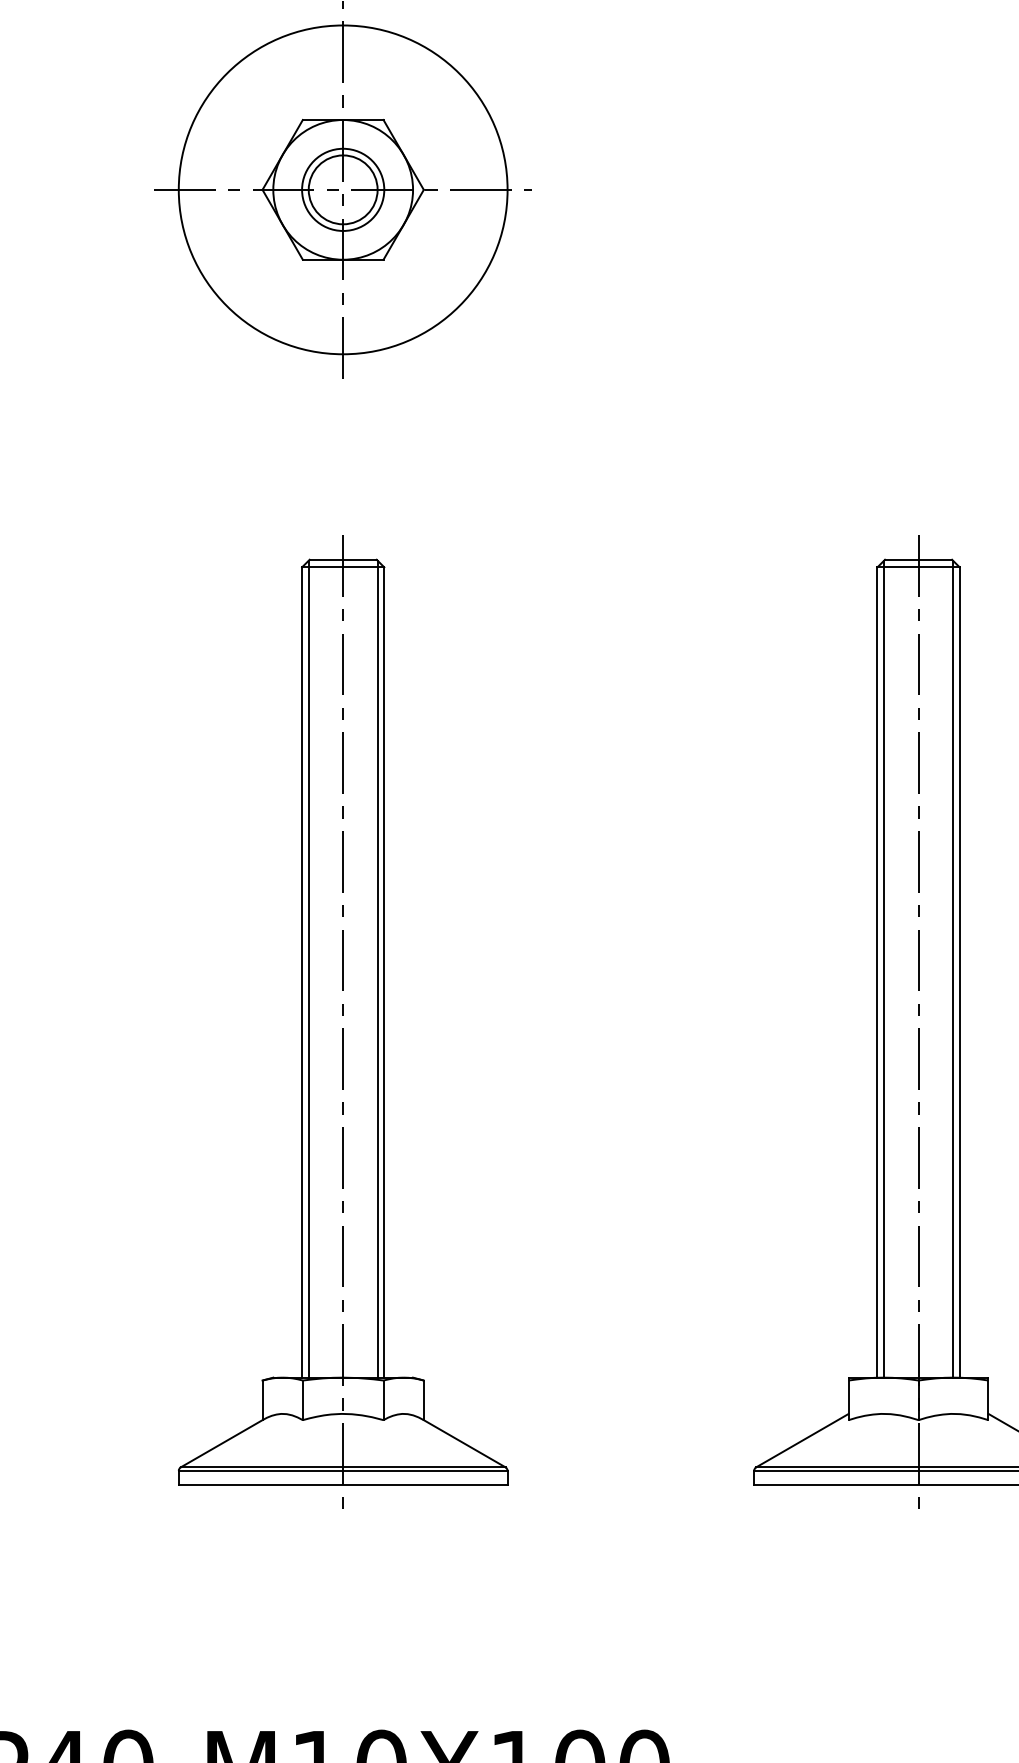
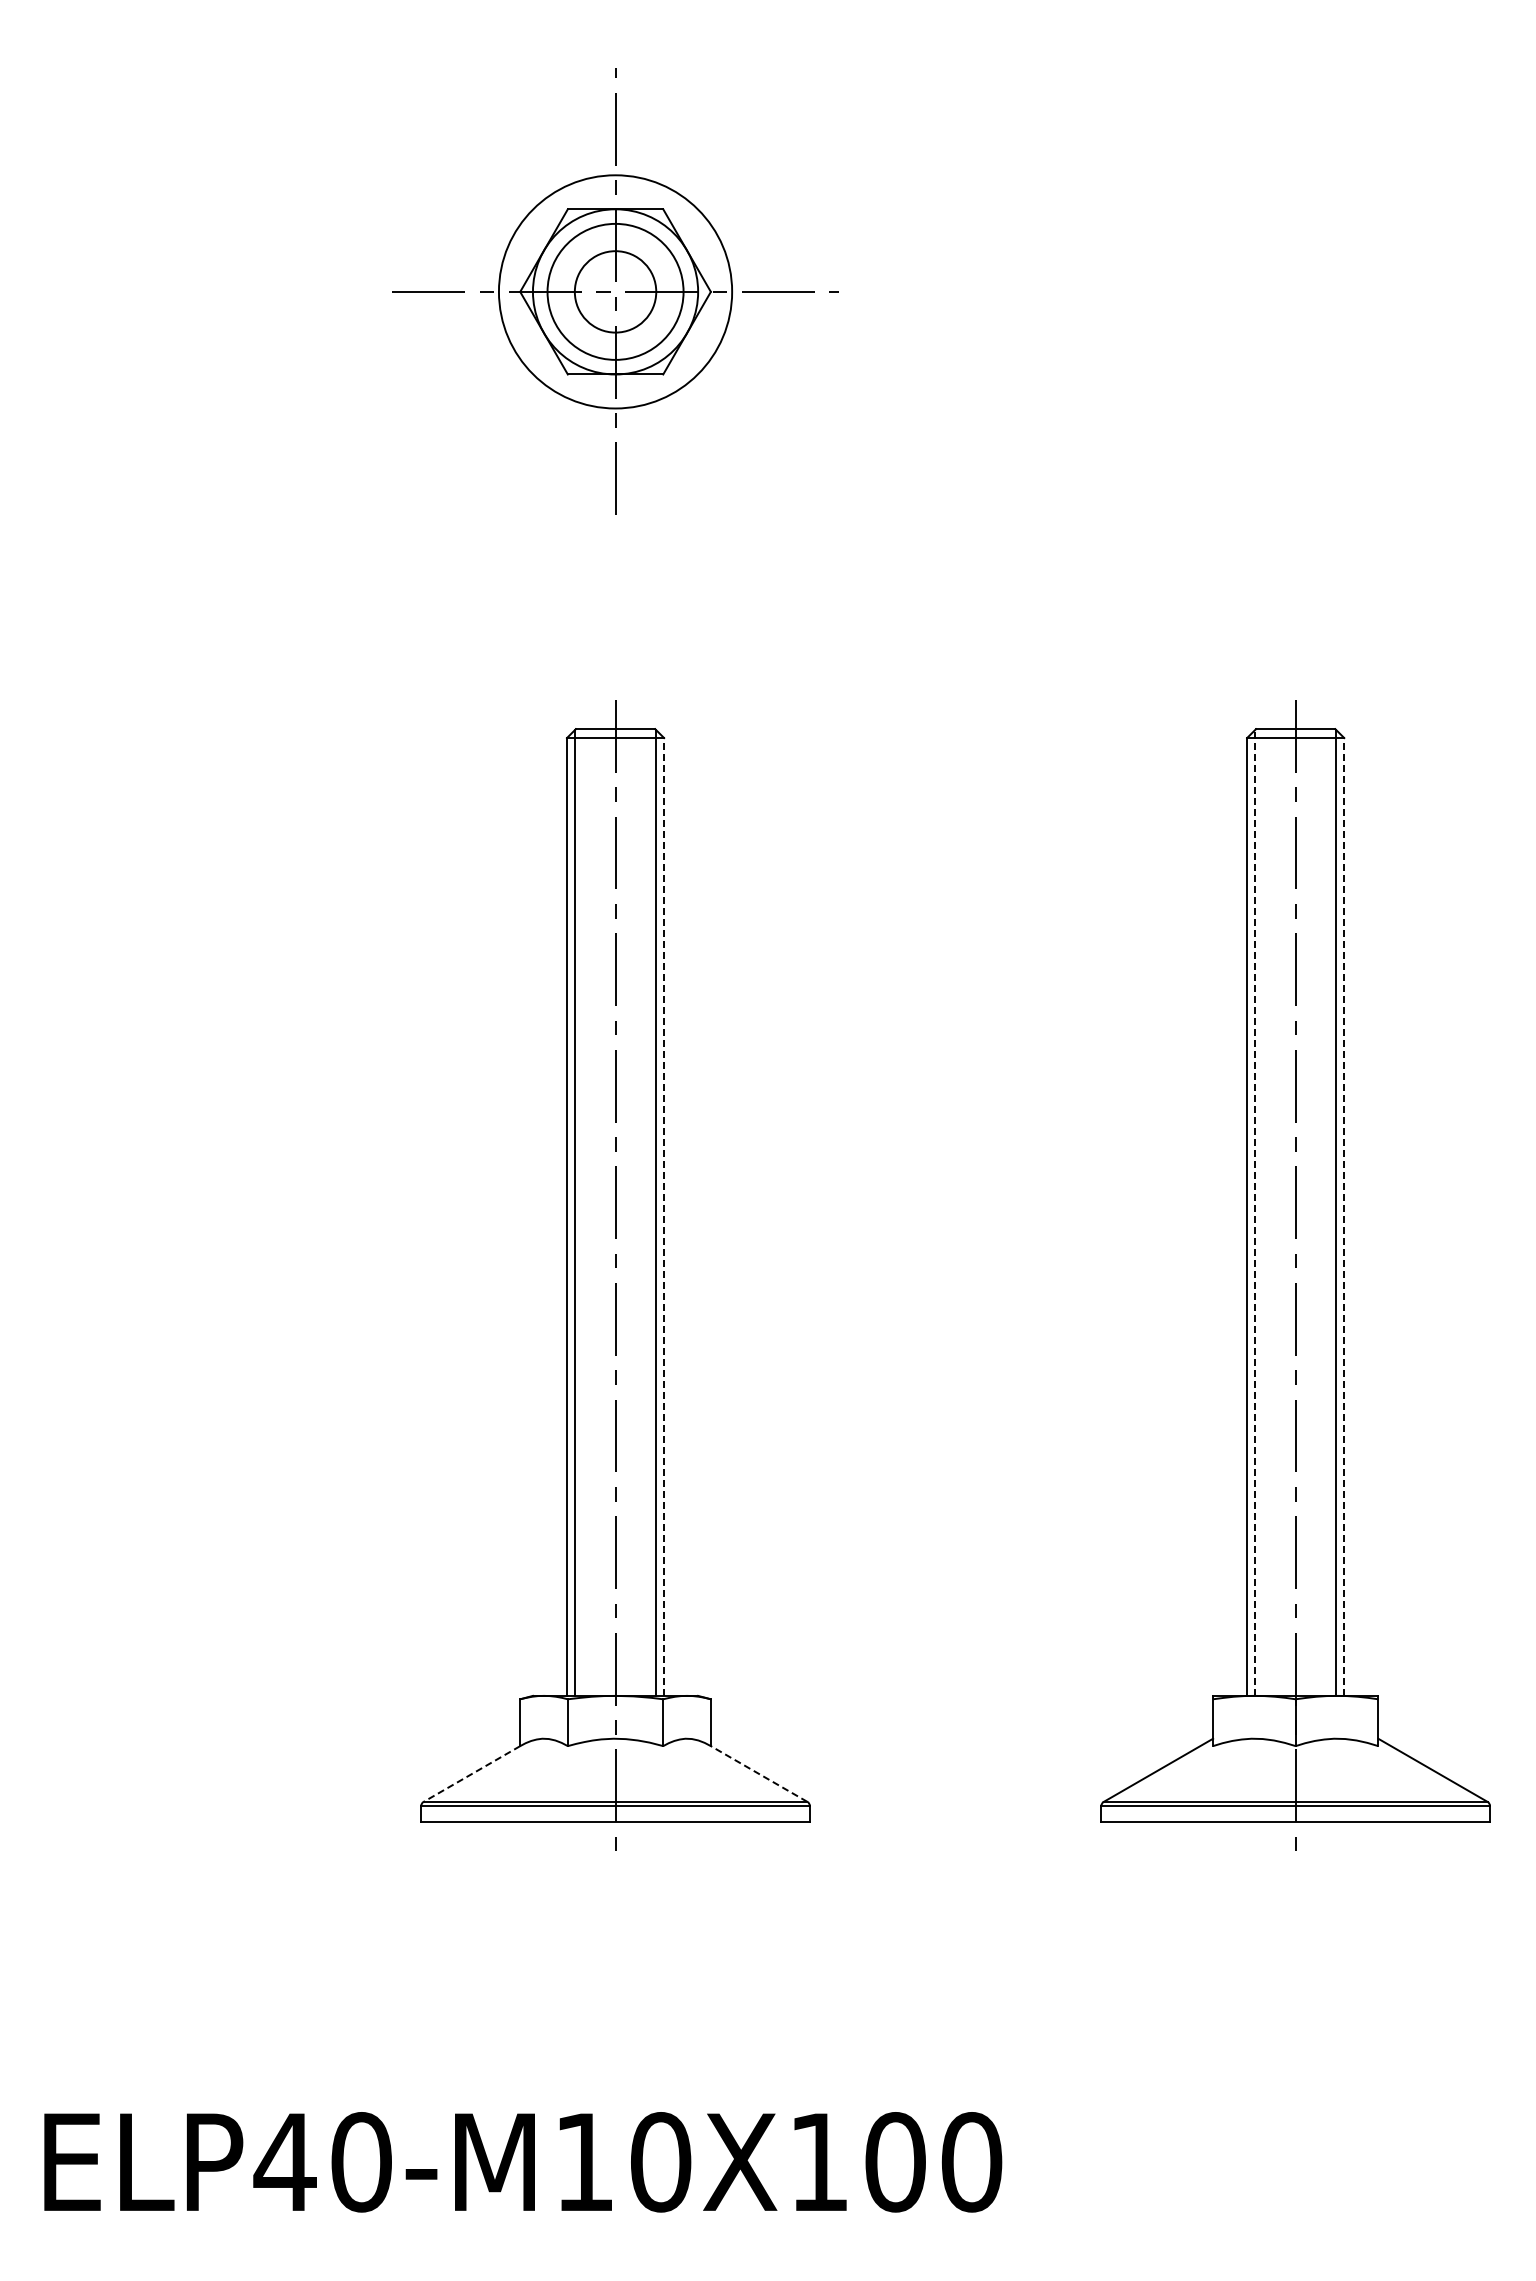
circle: (343, 189) -> (615, 291), size x0.6
circle: (343, 189) -> (615, 291), size x1.4
line: (883, 969) -> (1254, 1213), solid -> dashed
line: (384, 972) -> (664, 1216), solid -> dashed
line: (959, 972) -> (1344, 1216), solid -> dashed
line: (221, 1444) -> (471, 1774), solid -> dashed
line: (464, 1444) -> (759, 1774), solid -> dashed

